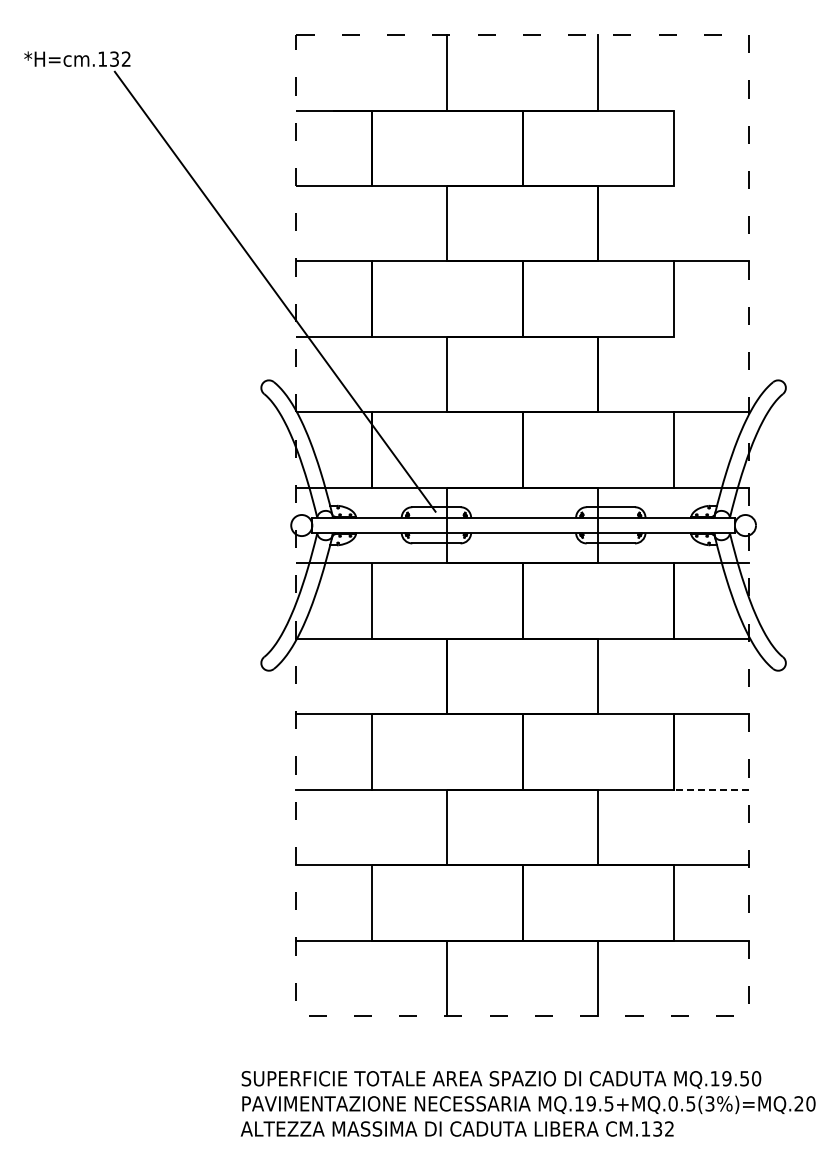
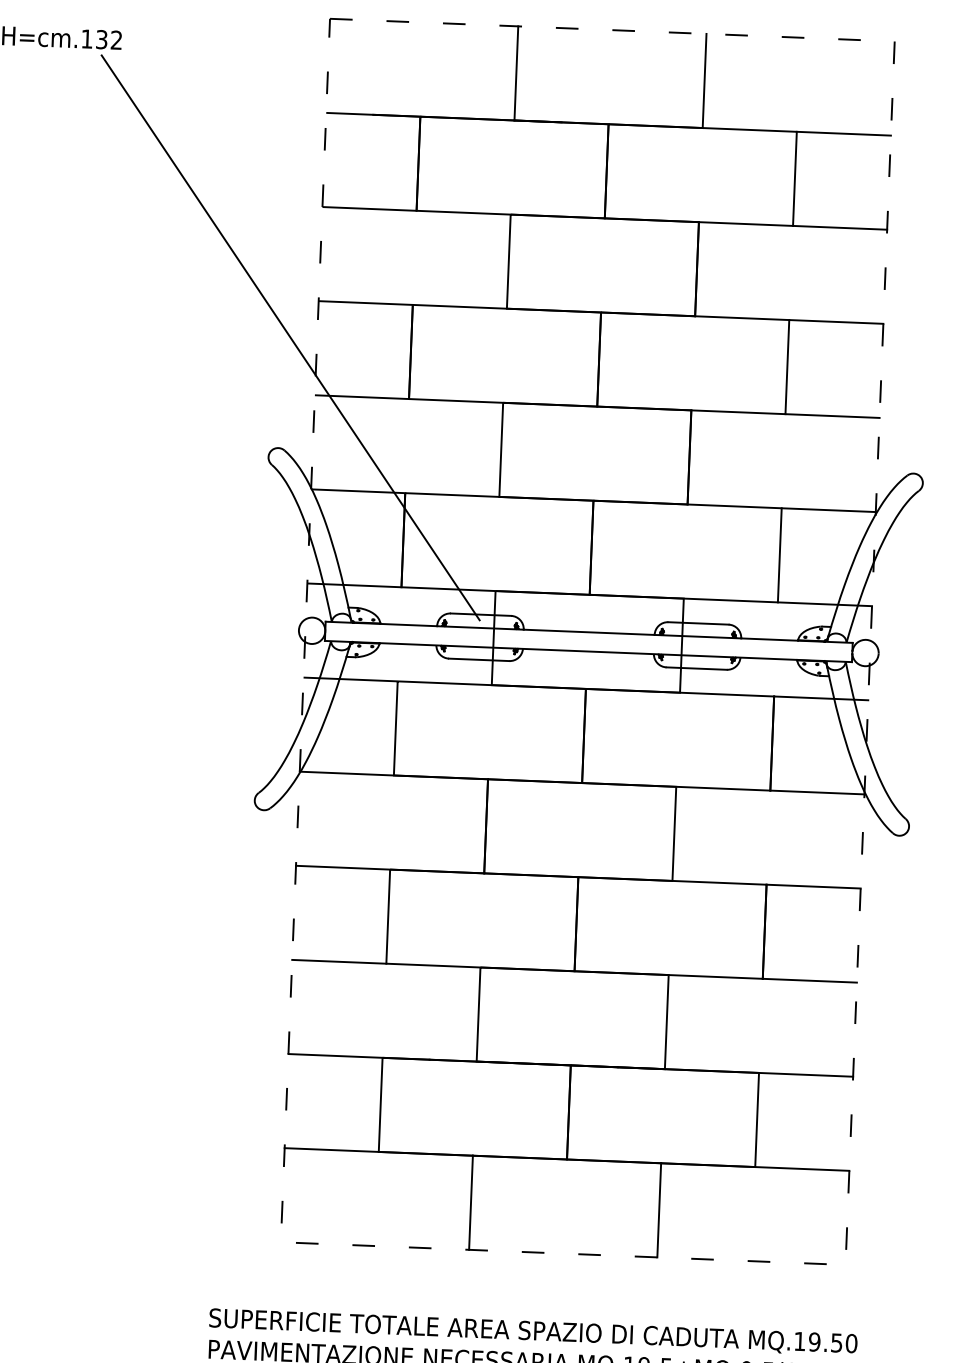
line: (711, 110) -> (843, 133), added
line: (711, 186) -> (840, 228), added
line: (711, 336) -> (832, 415), added
line: (711, 789) -> (809, 980), dashed -> solid

